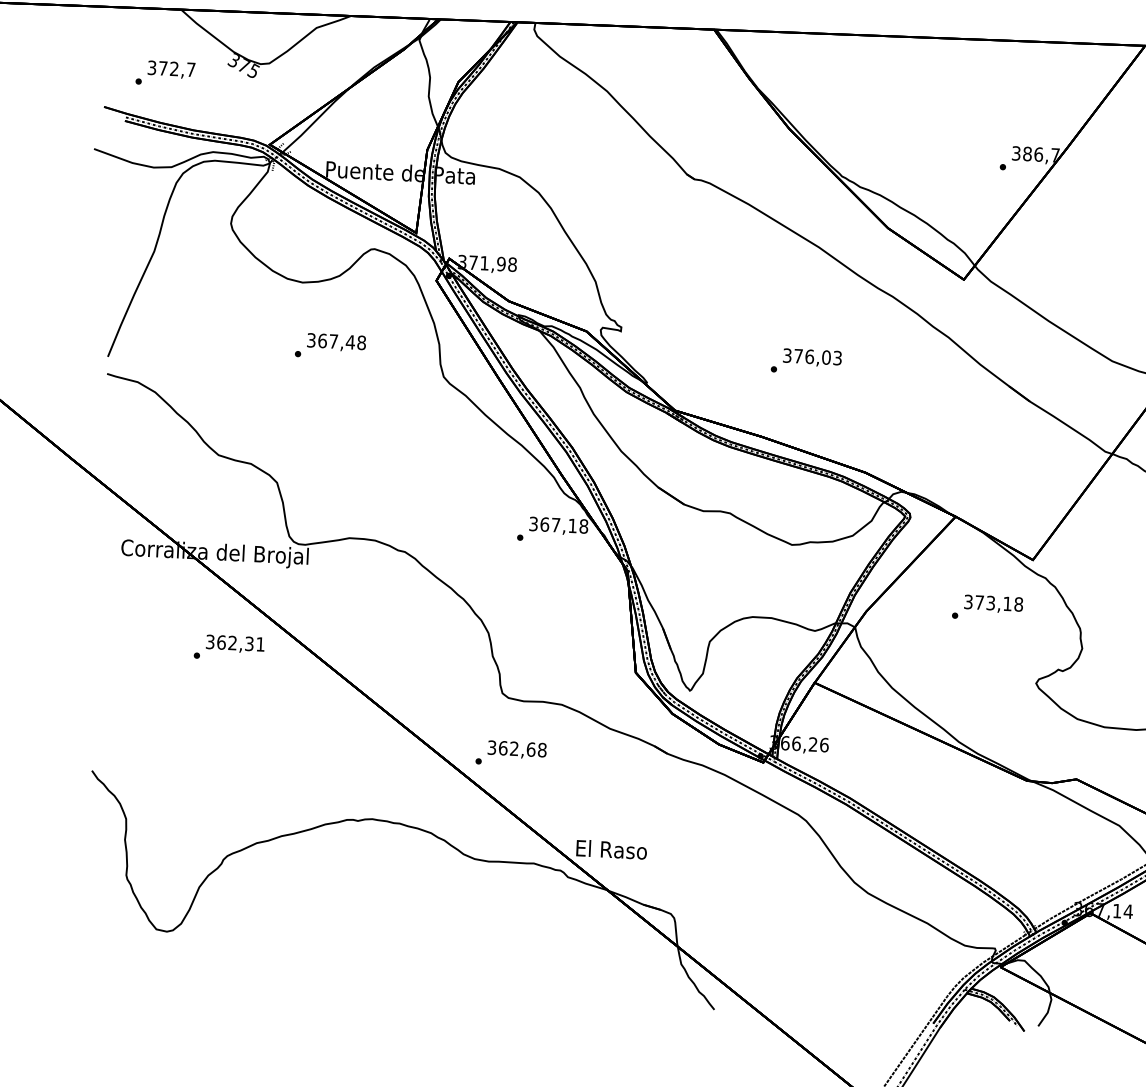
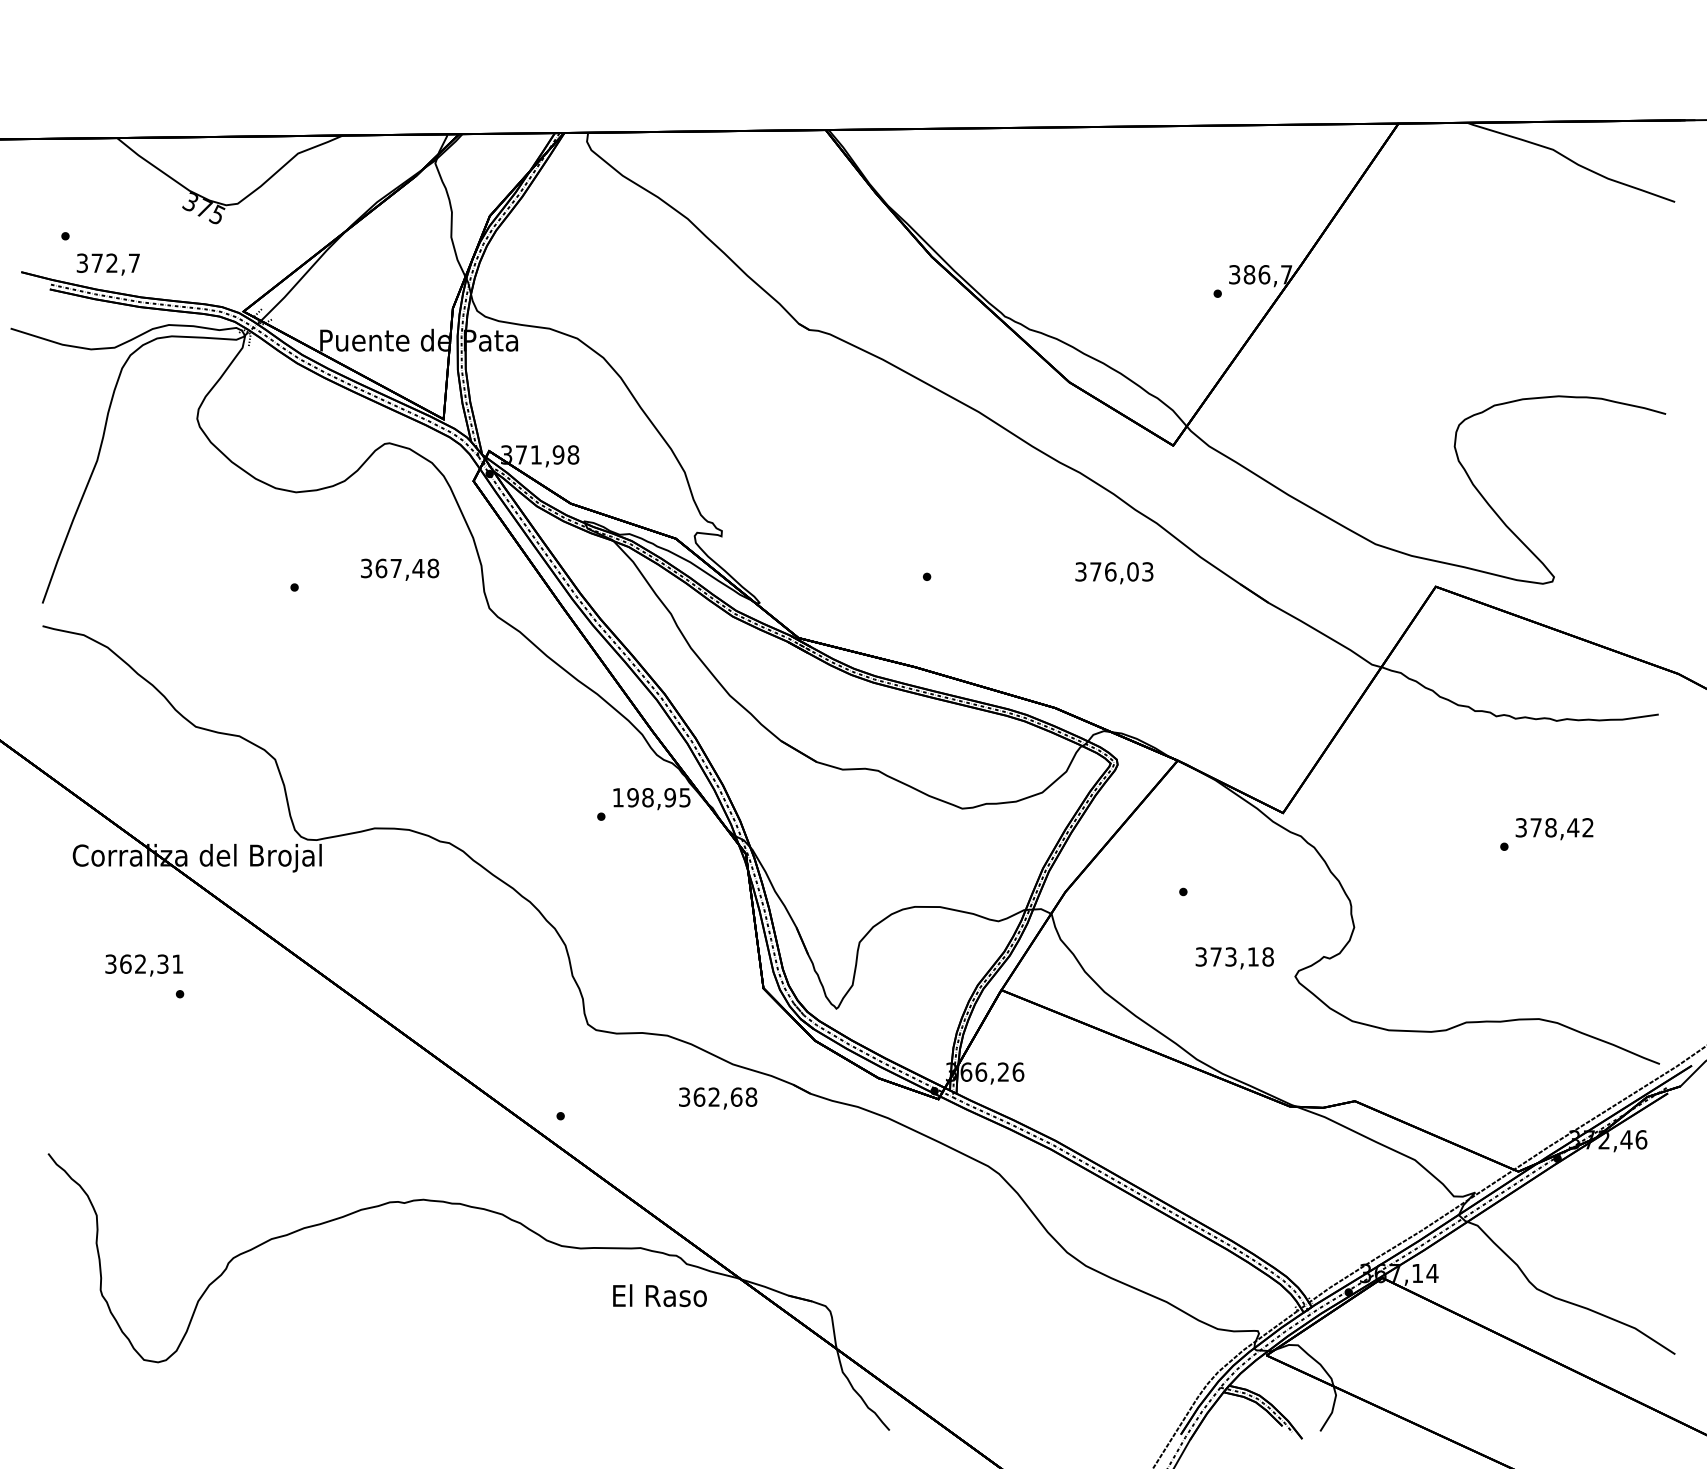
text: (170, 69) -> (107, 264), moved
text: (336, 342) -> (400, 569), moved
text: (812, 358) -> (1114, 573), moved
text: (558, 525) -> (651, 797), 367,18 -> 198,95
text: (993, 604) -> (1234, 958), moved
text: (235, 644) -> (144, 965), moved
text: (517, 749) -> (718, 1098), moved
text: (611, 849) -> (659, 1295), moved

